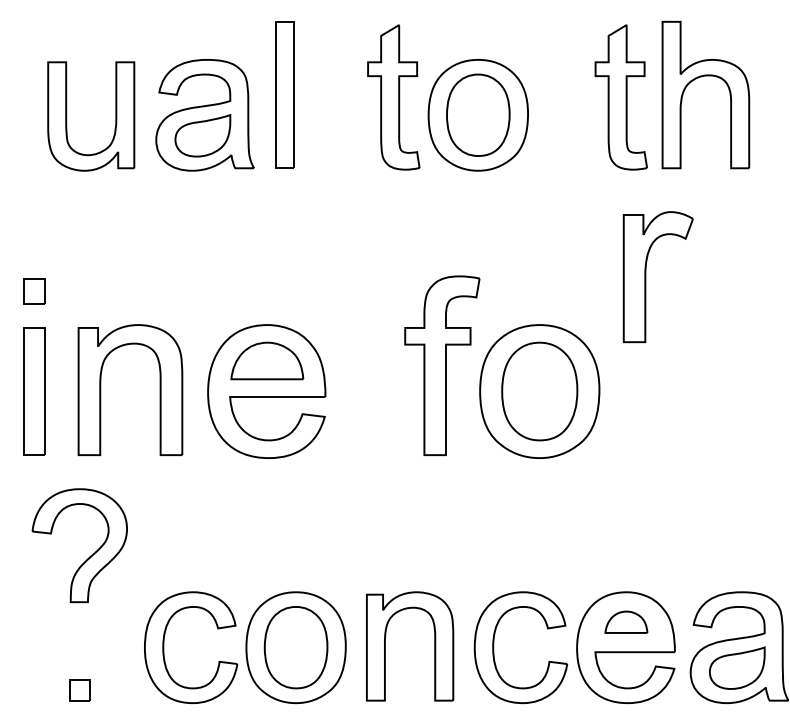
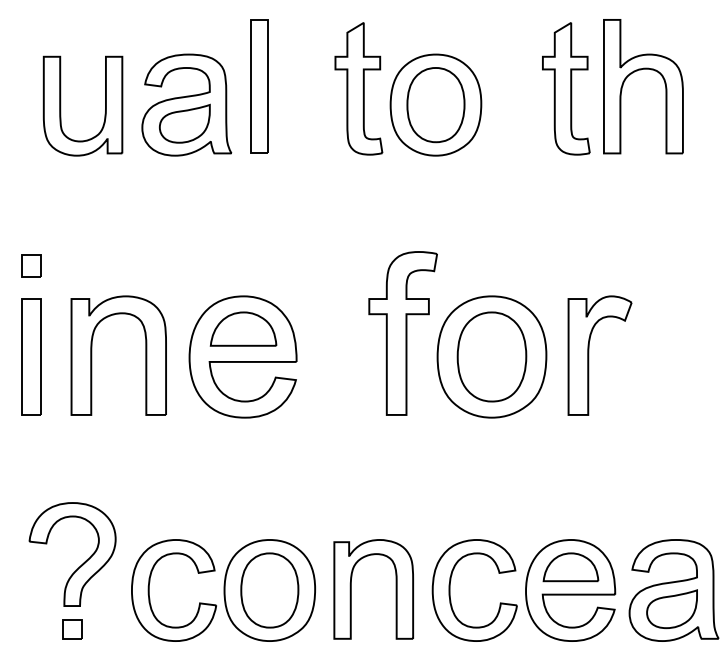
part: (646, 276) -> (589, 355), moved
part: (90, 555) -> (82, 563), moved
part: (625, 622) -> (570, 567), size x1.43

